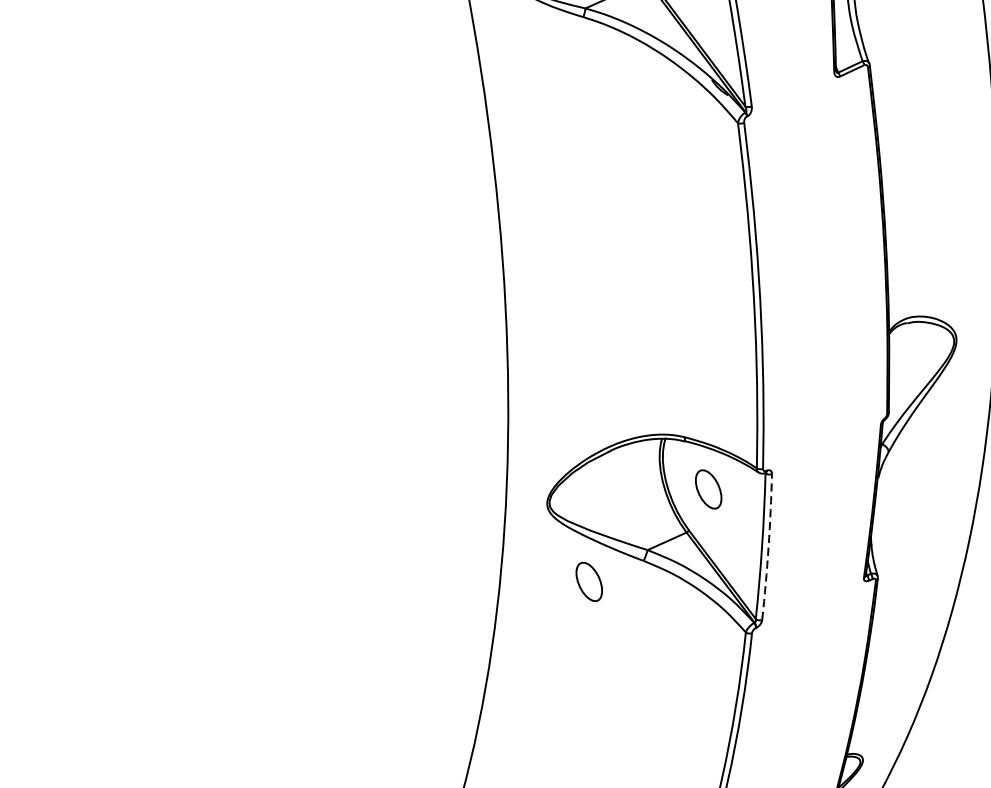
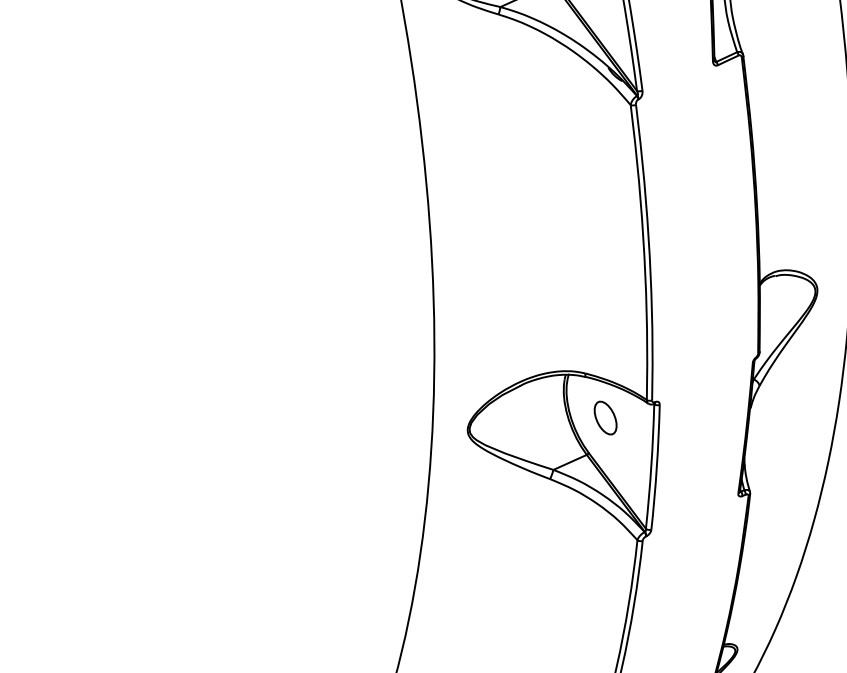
arc: (768, 547) -> (656, 467), dashed -> solid
part: (589, 581) -> (503, 496), removed

